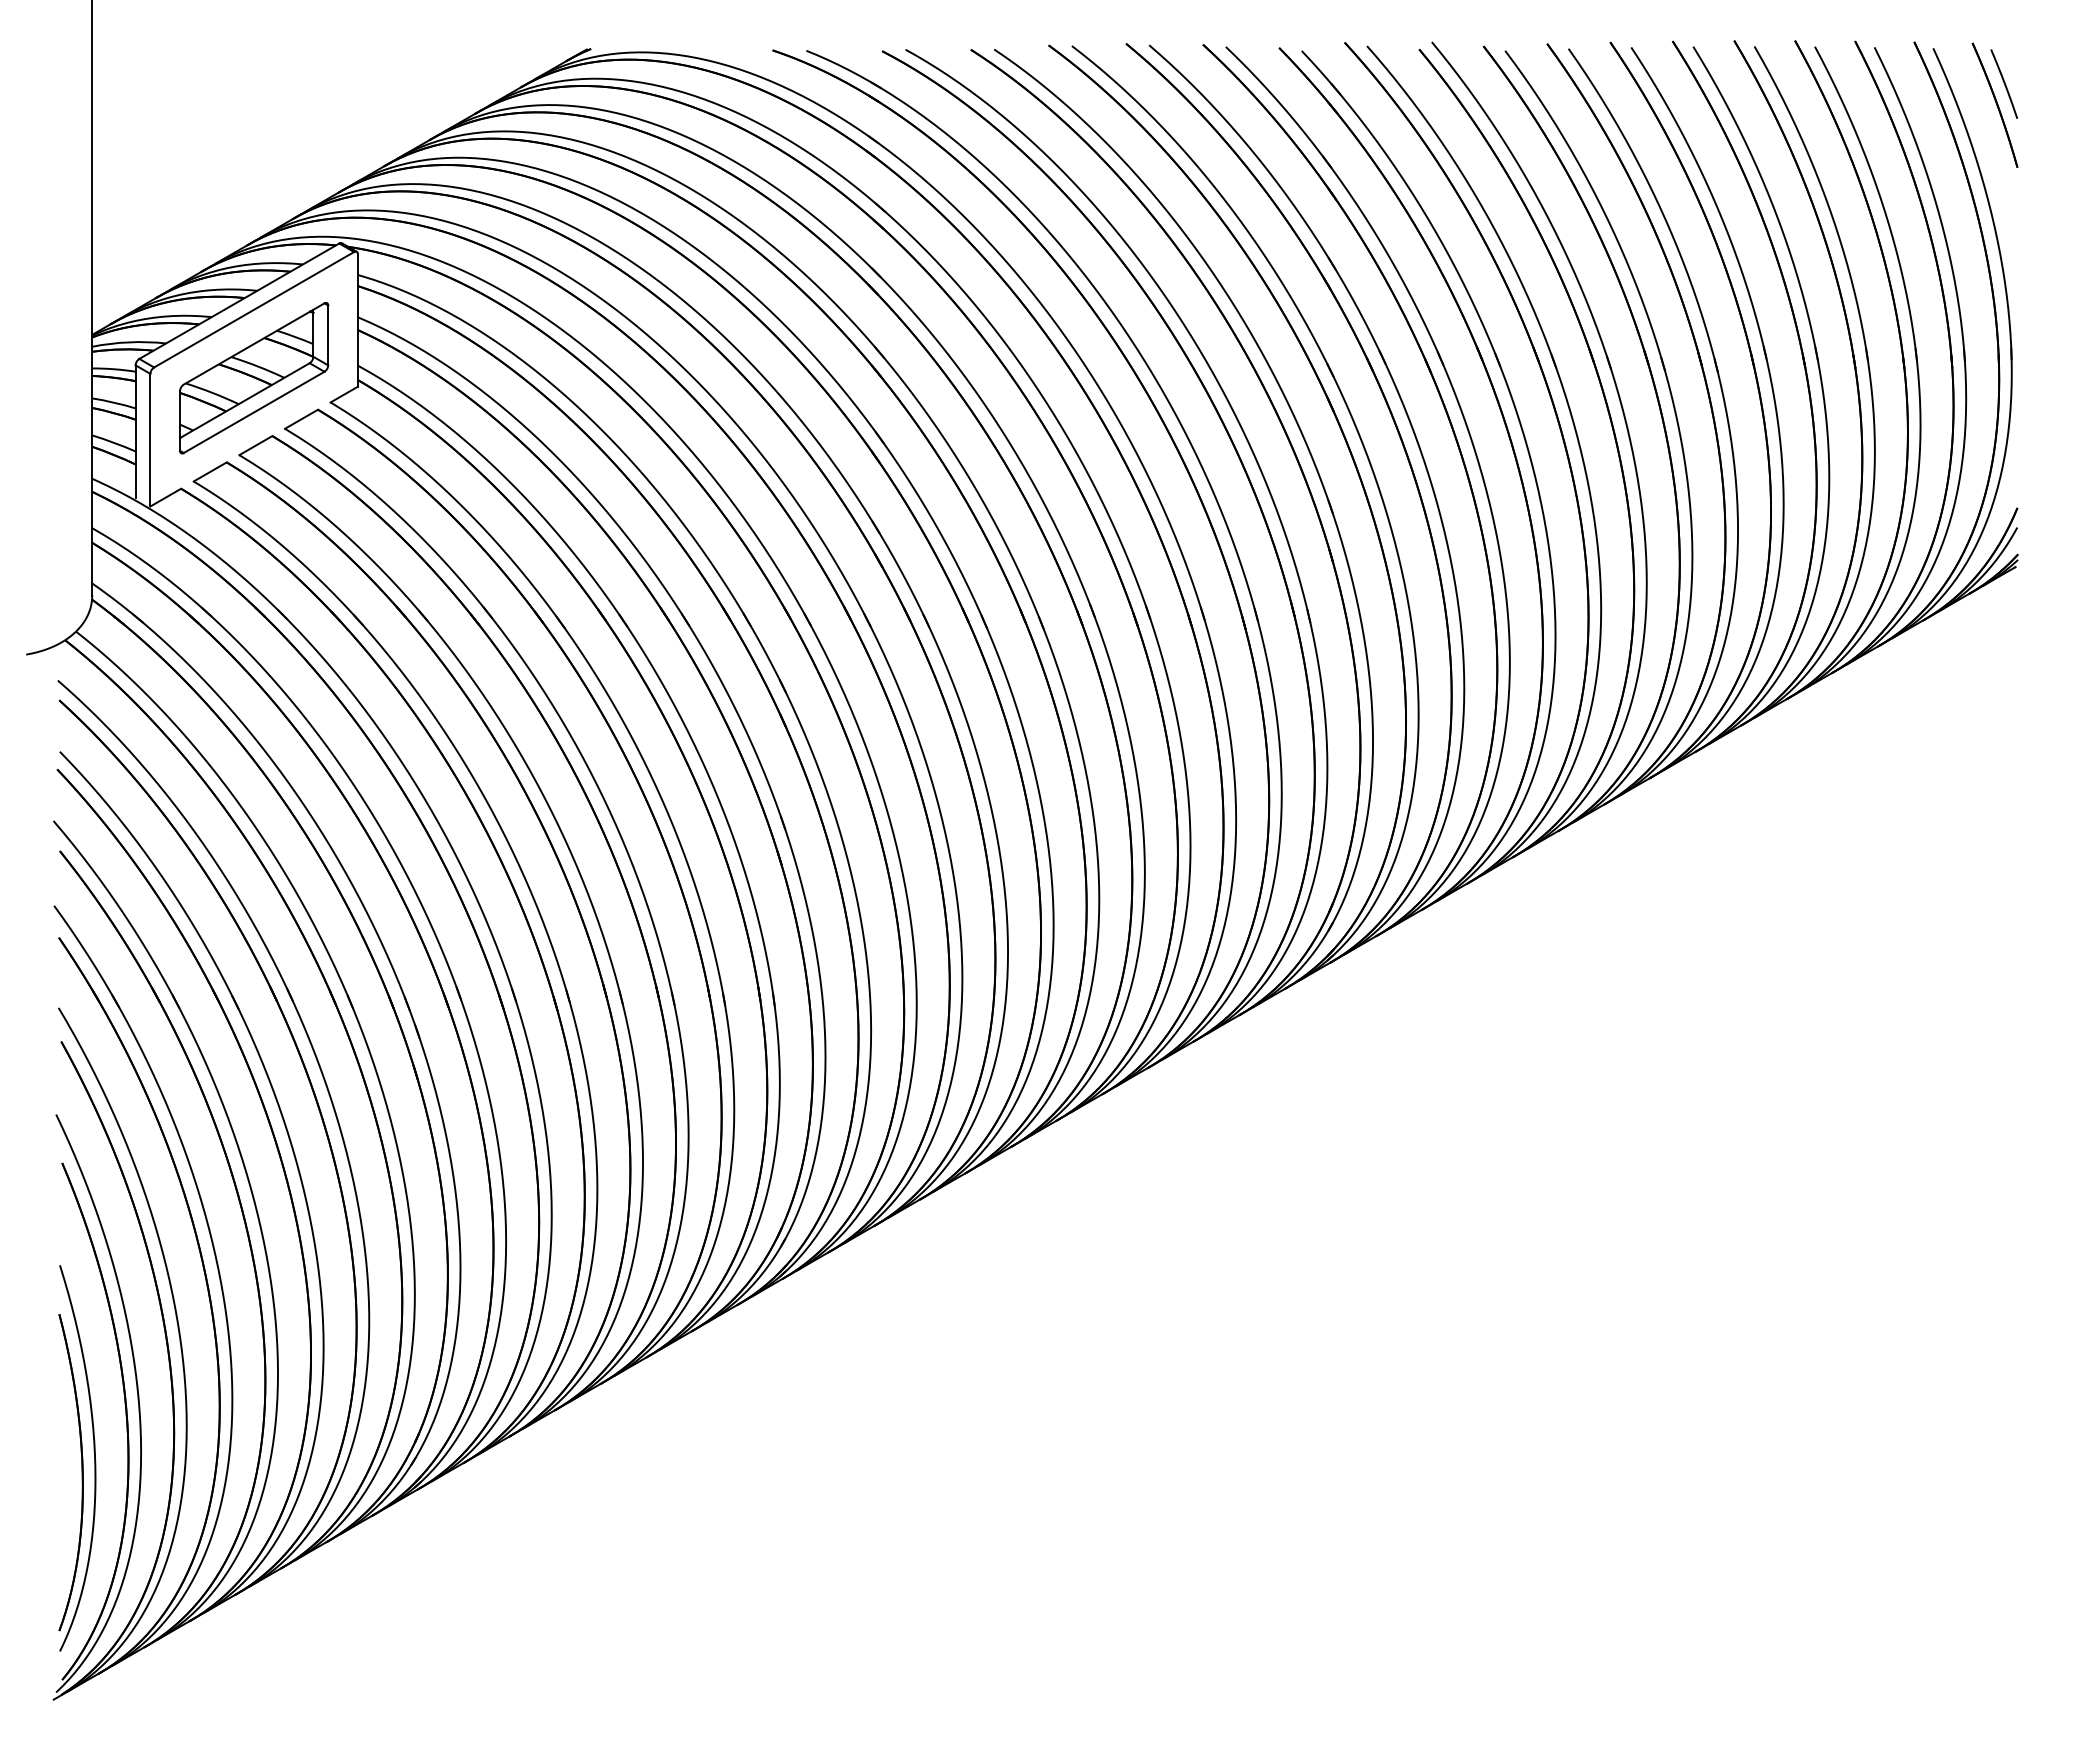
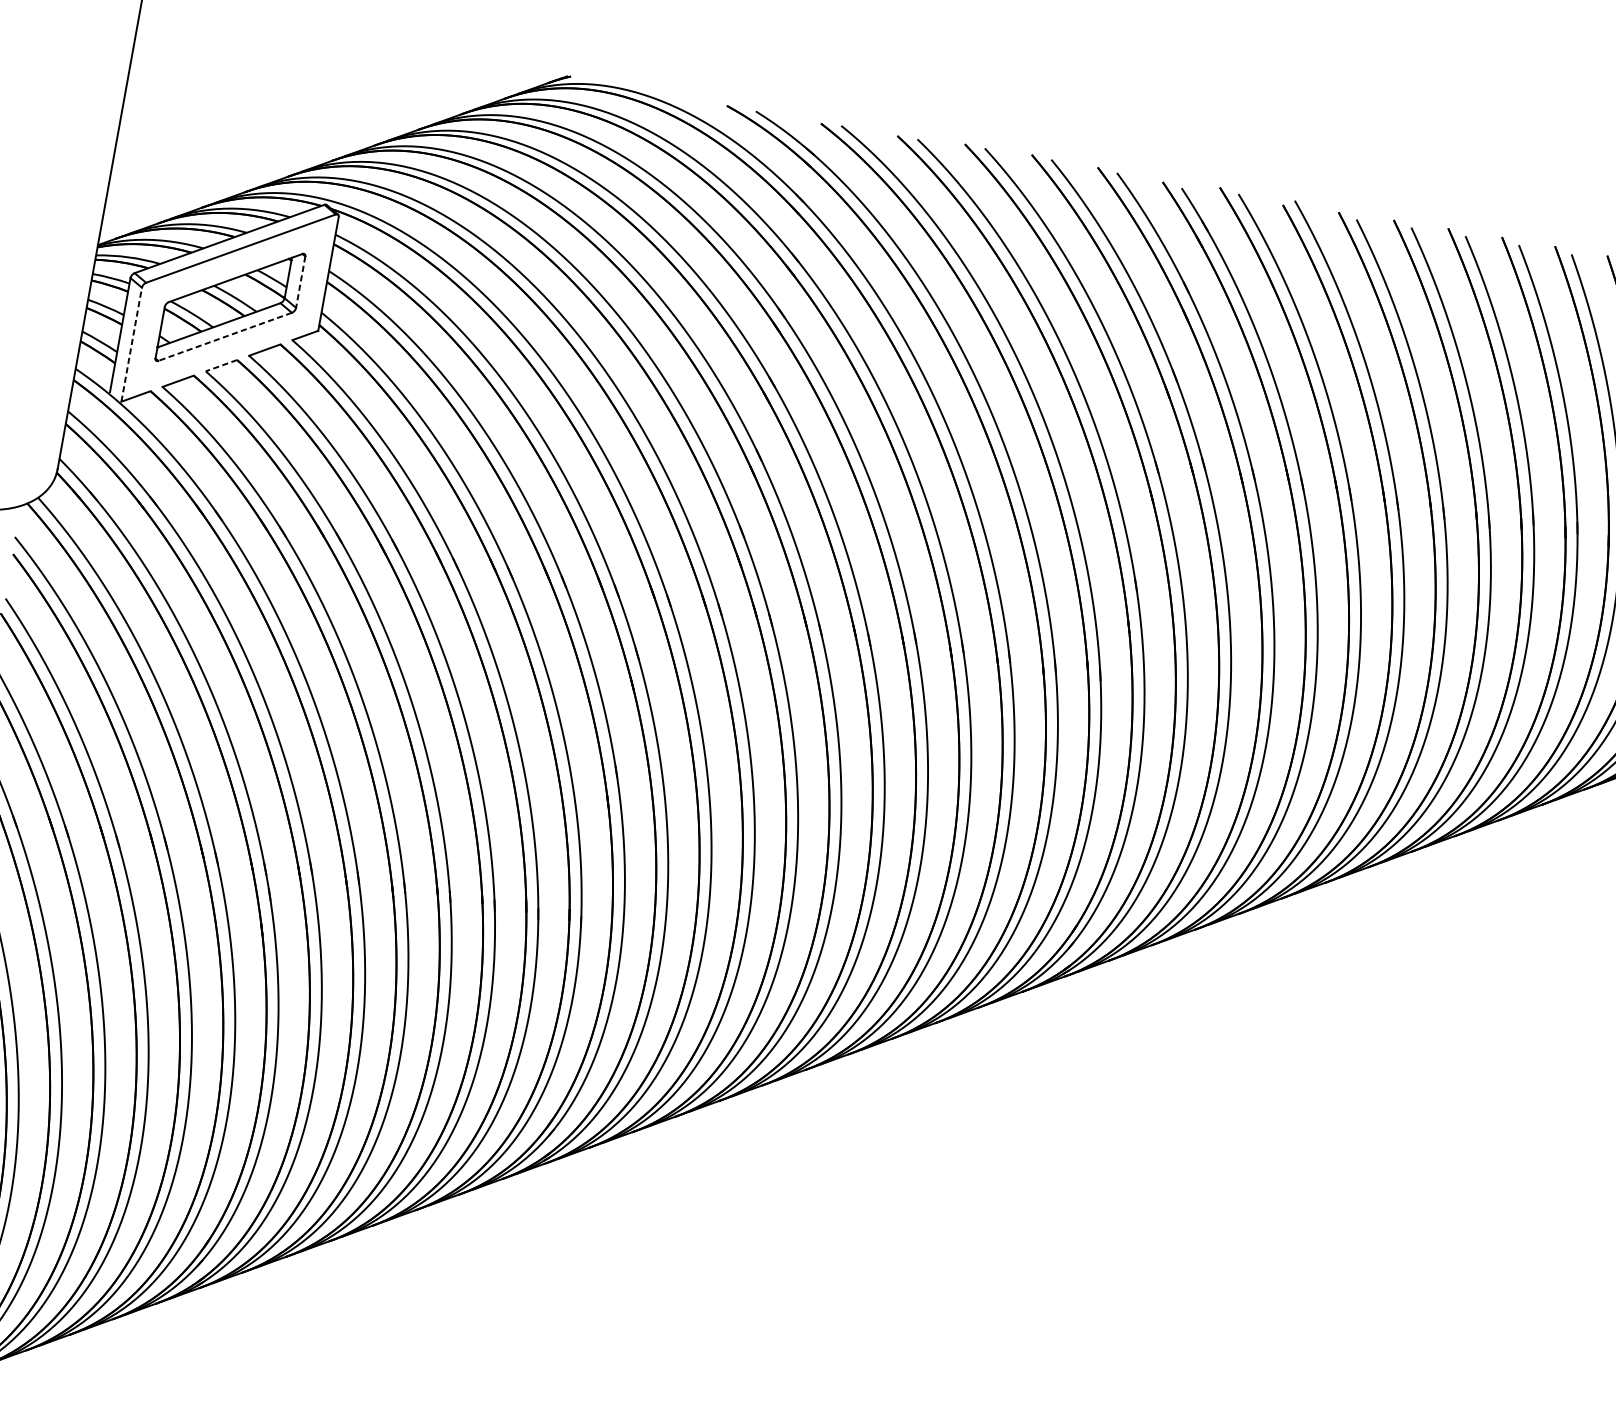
line: (328, 335) -> (300, 282), solid -> dashed
line: (253, 412) -> (224, 336), solid -> dashed
line: (150, 439) -> (131, 344), solid -> dashed
line: (255, 445) -> (221, 365), solid -> dashed

